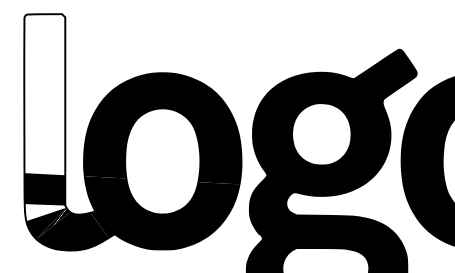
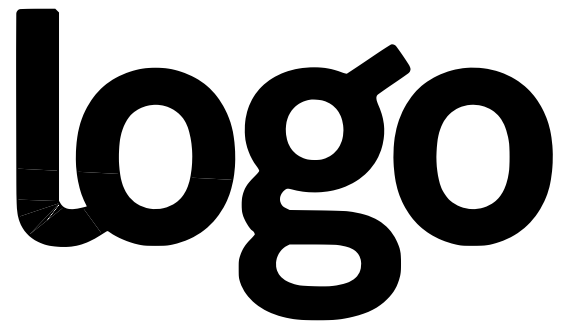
fill: (44, 94) -> (37, 89), added
fill: (45, 212) -> (38, 207), added

